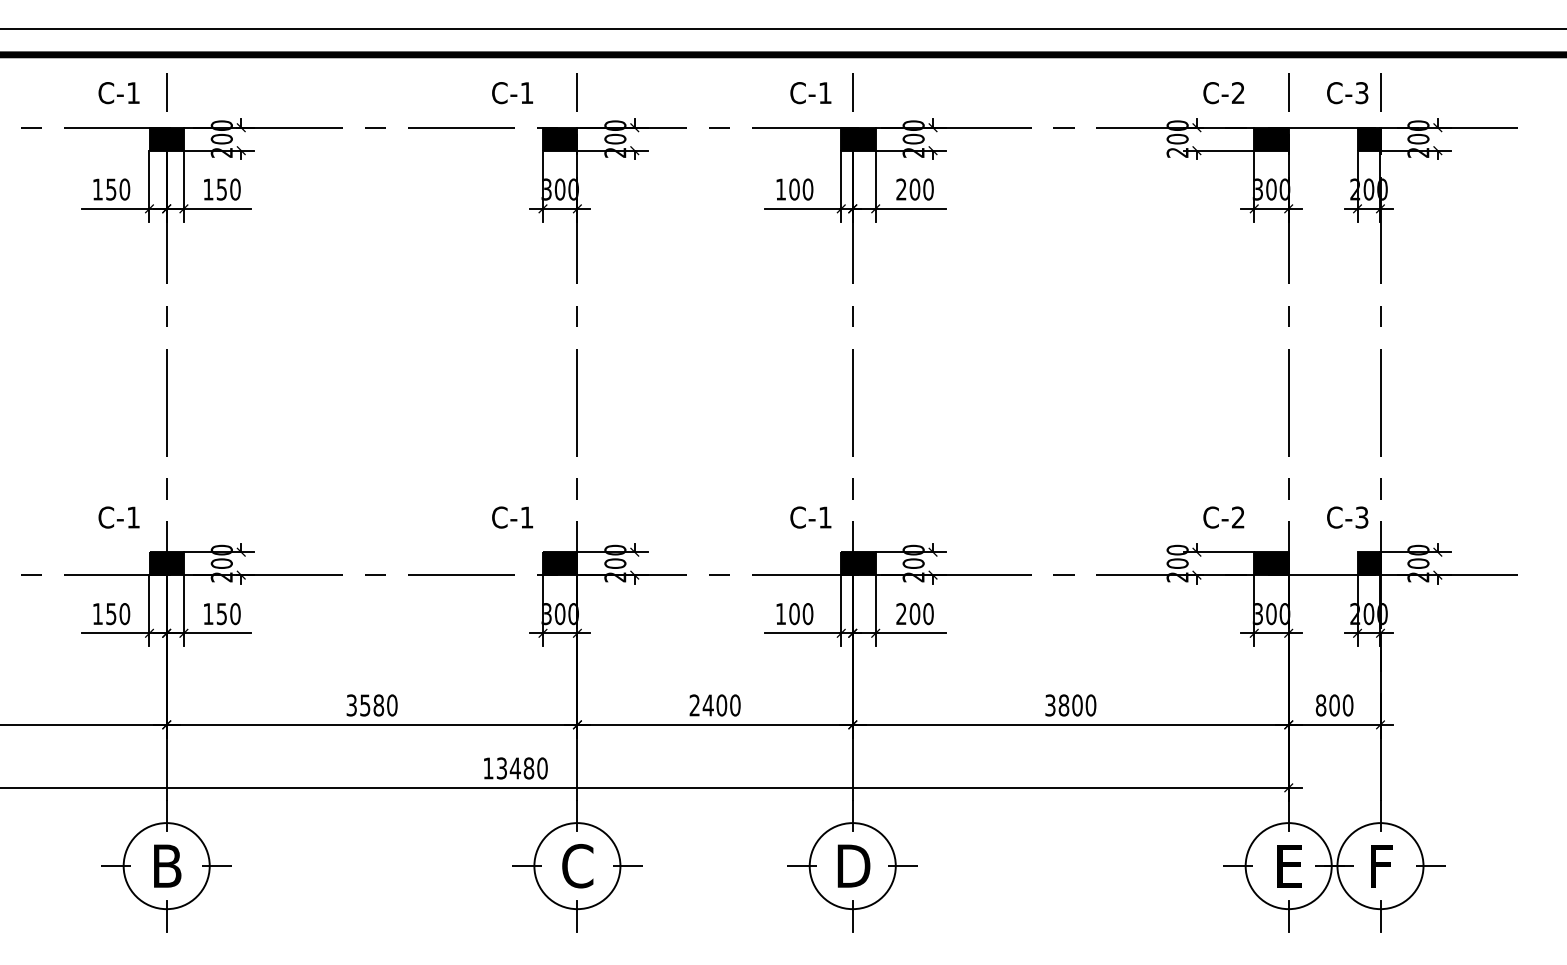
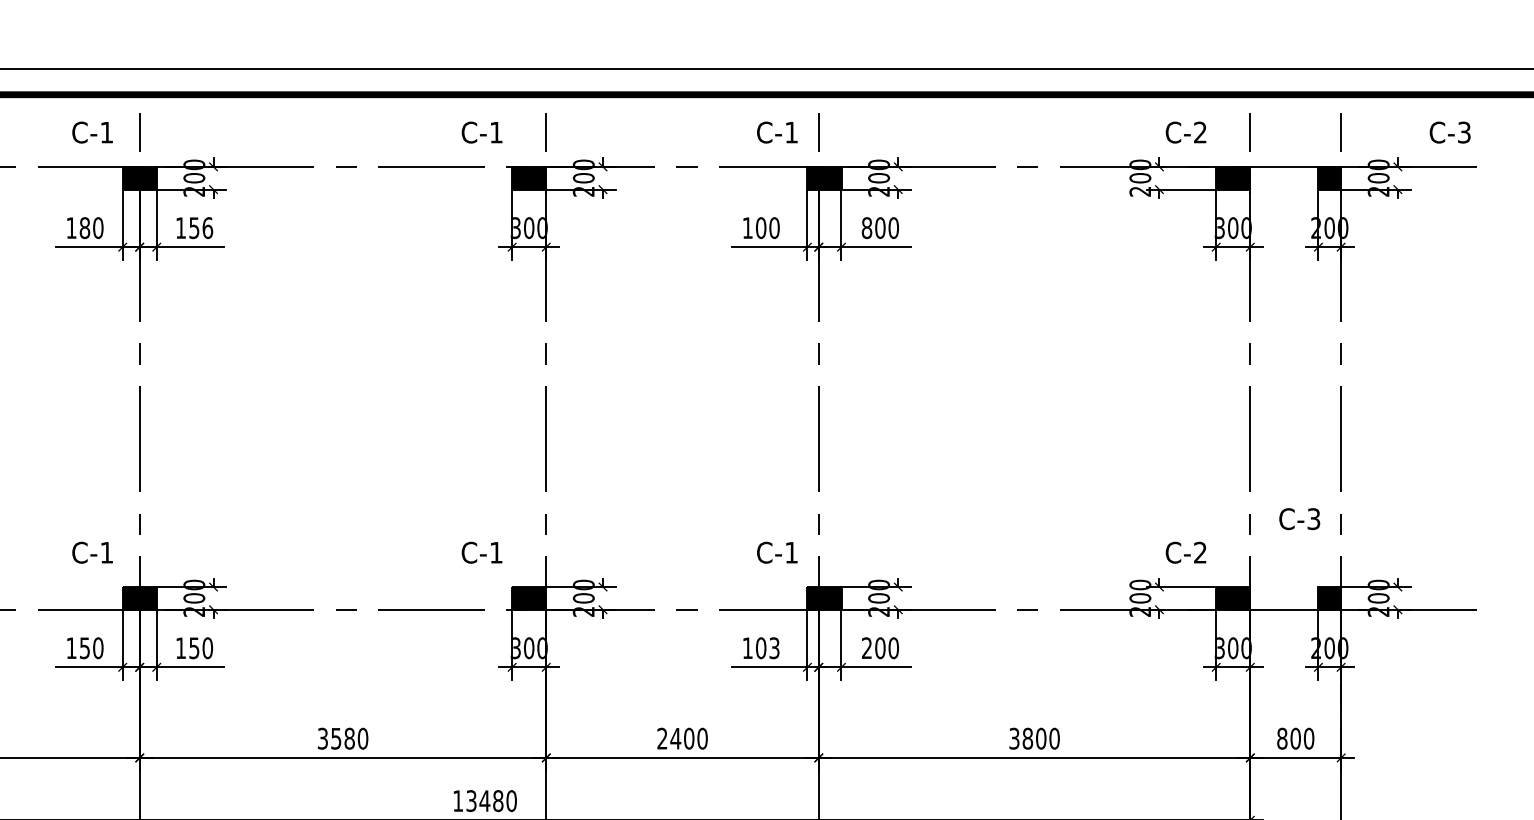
text: (1347, 93) -> (1450, 133), moved
text: (111, 189) -> (85, 228), 150 -> 180
text: (235, 189) -> (207, 228), 150 -> 156
text: (901, 189) -> (867, 228), 200 -> 800
text: (1347, 517) -> (1299, 519), moved
text: (807, 614) -> (773, 648), 100 -> 103

